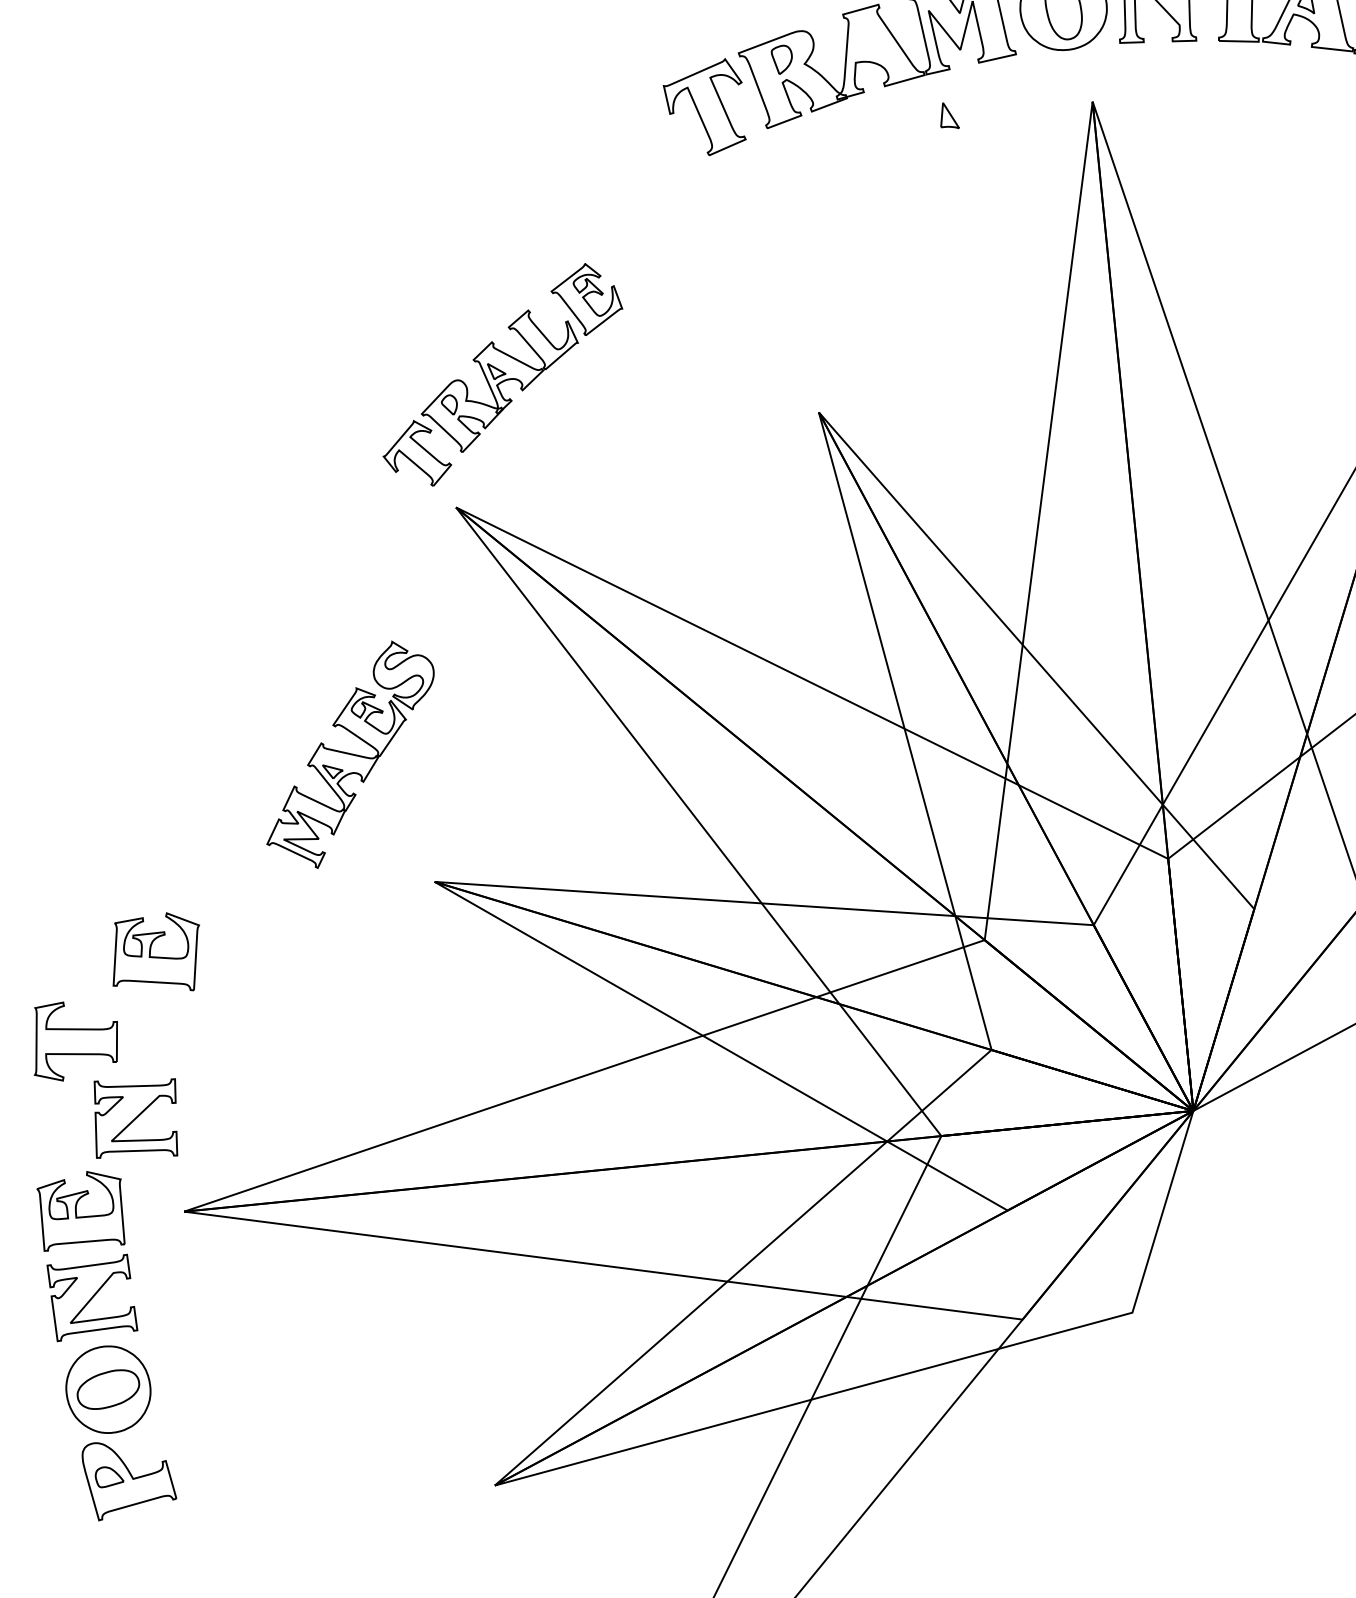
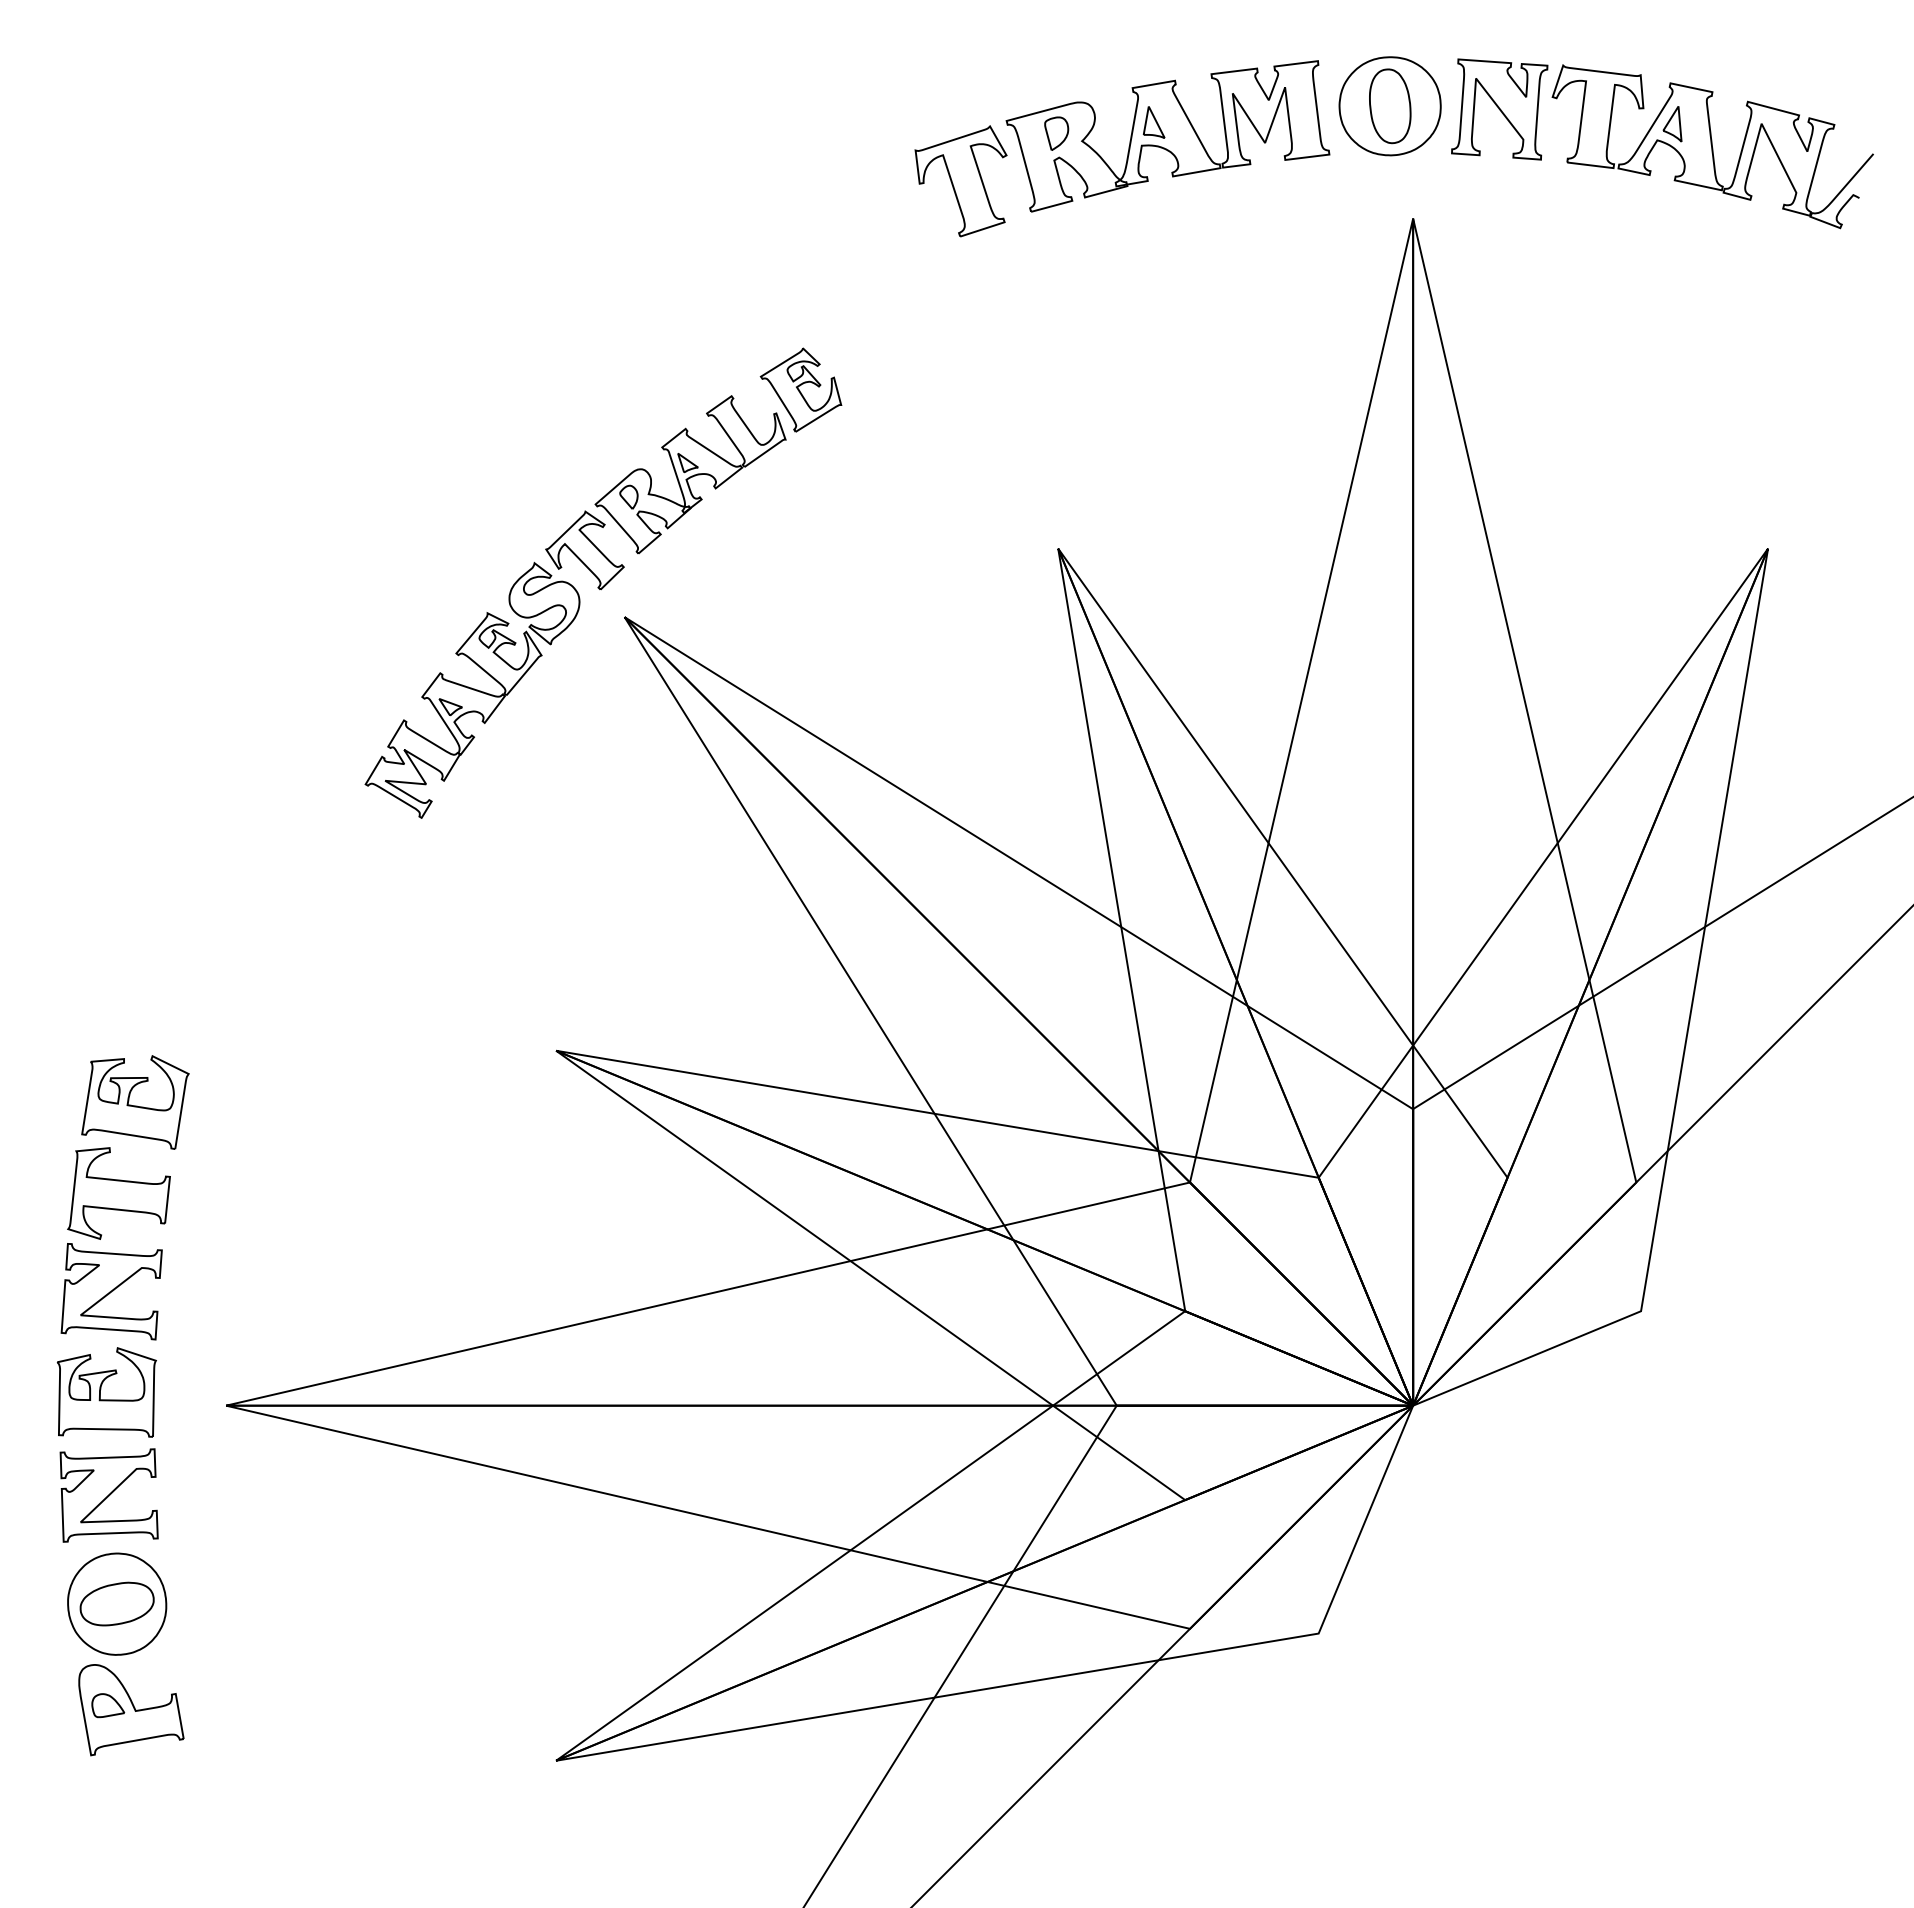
part: (948, 116) -> (1153, 122), moved
part: (350, 755) -> (472, 690), moved
part: (156, 954) -> (135, 1102), moved
part: (135, 1118) -> (111, 1291), moved

